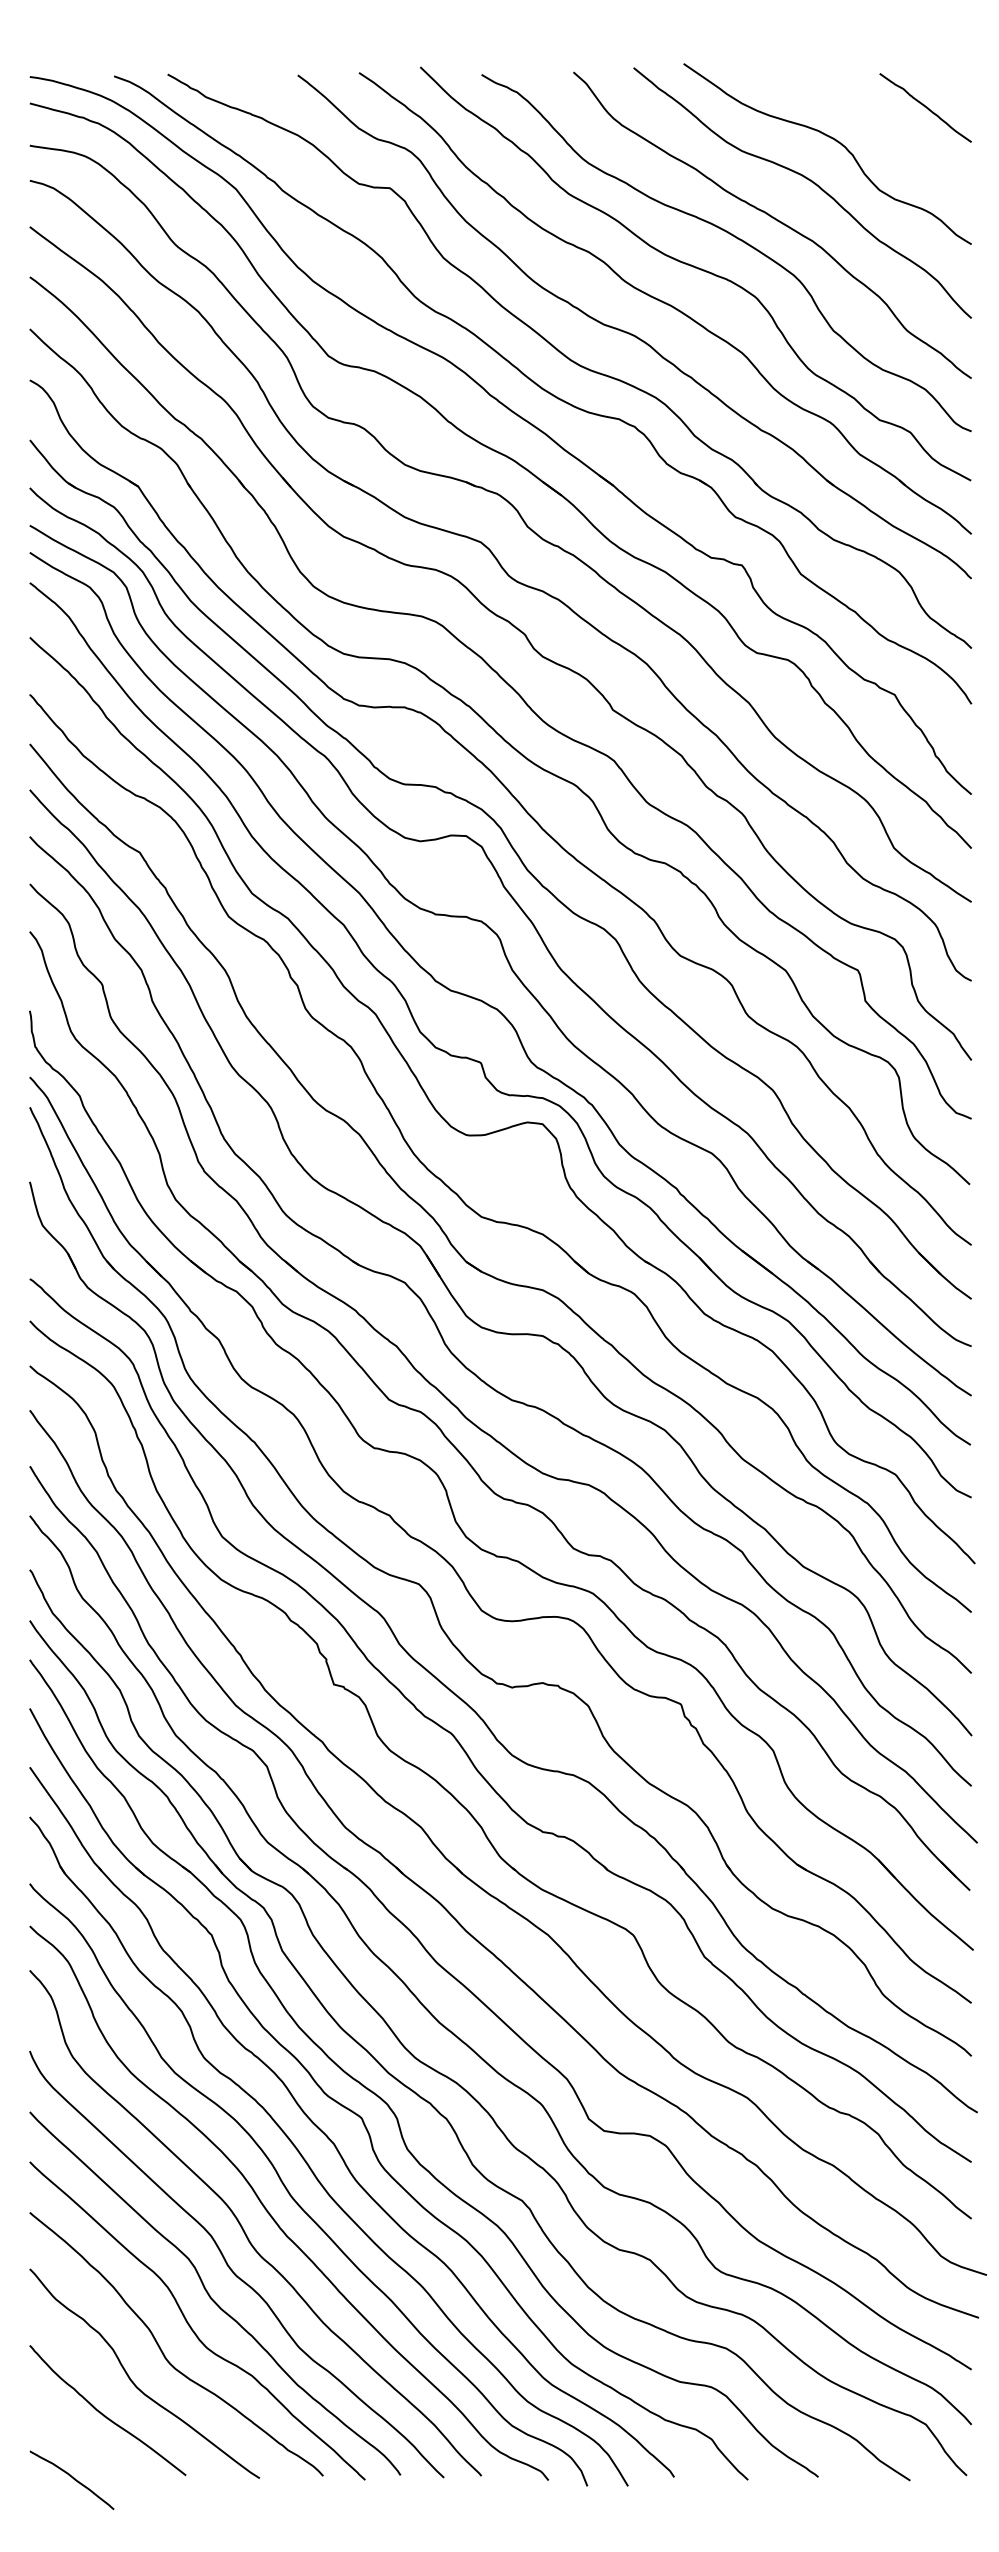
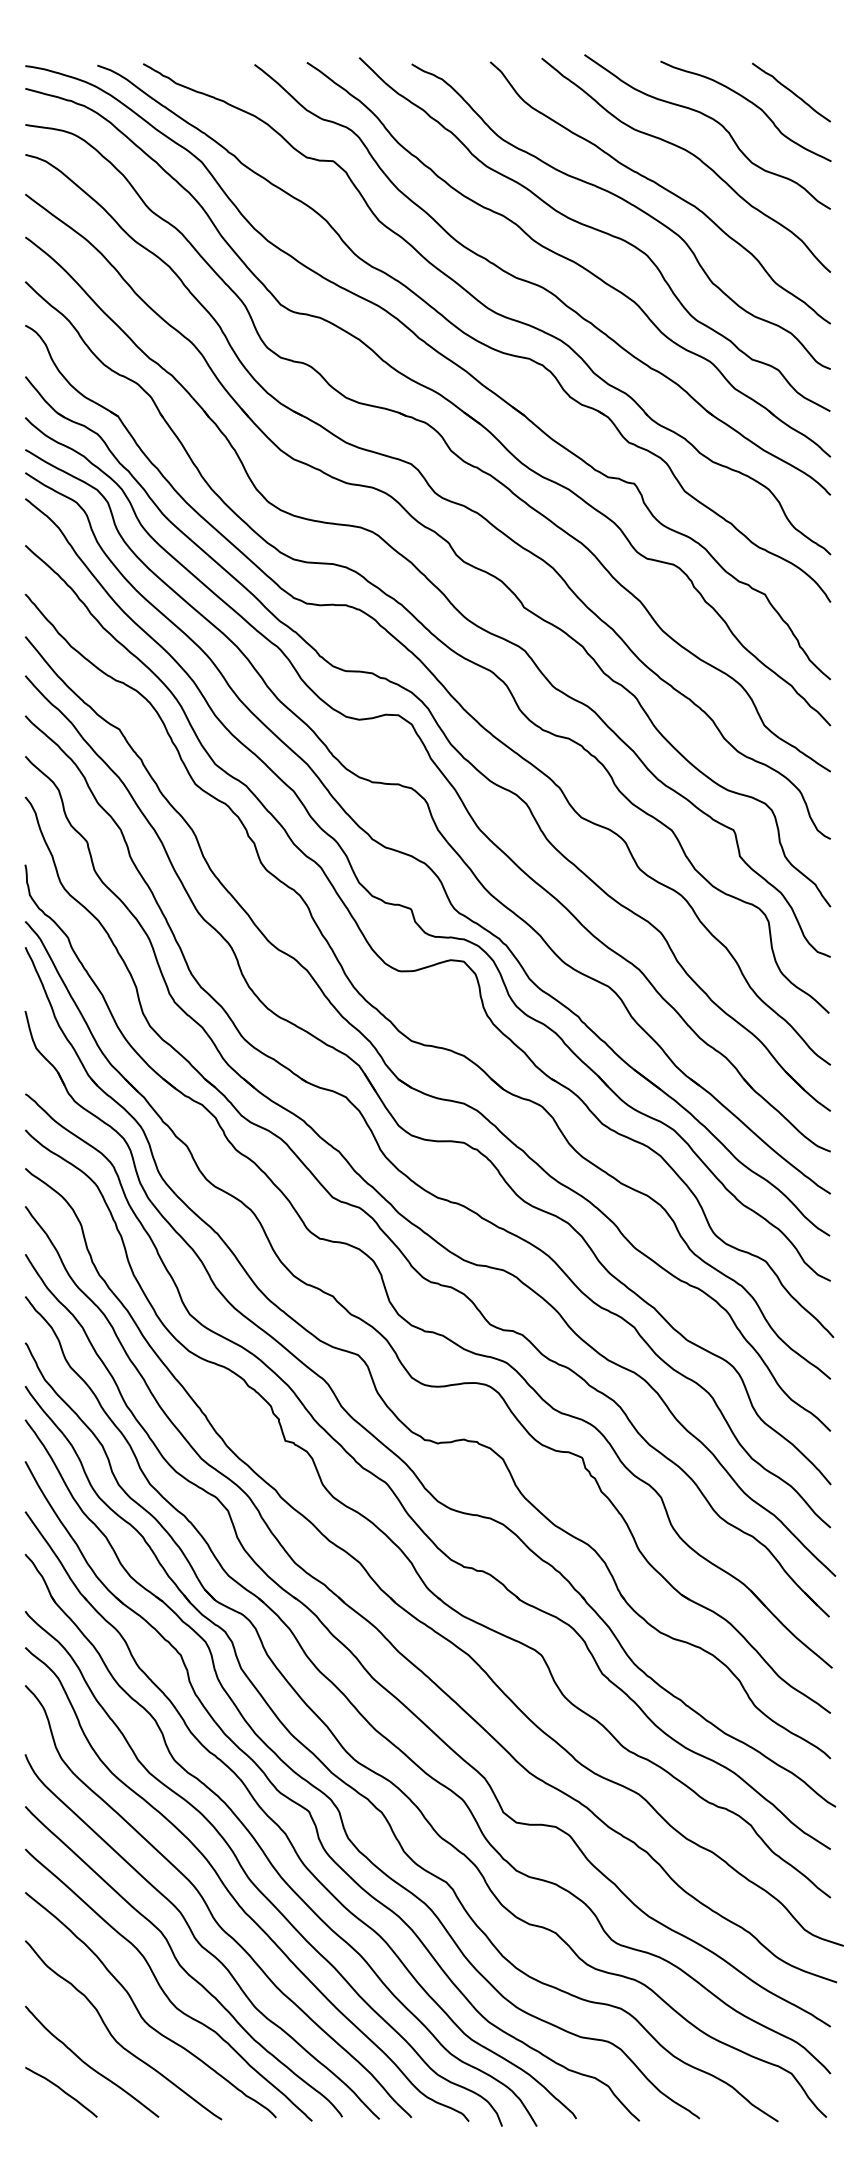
curve: (878, 120) -> (751, 103), added
curve: (72, 2478) -> (61, 2090), moved

